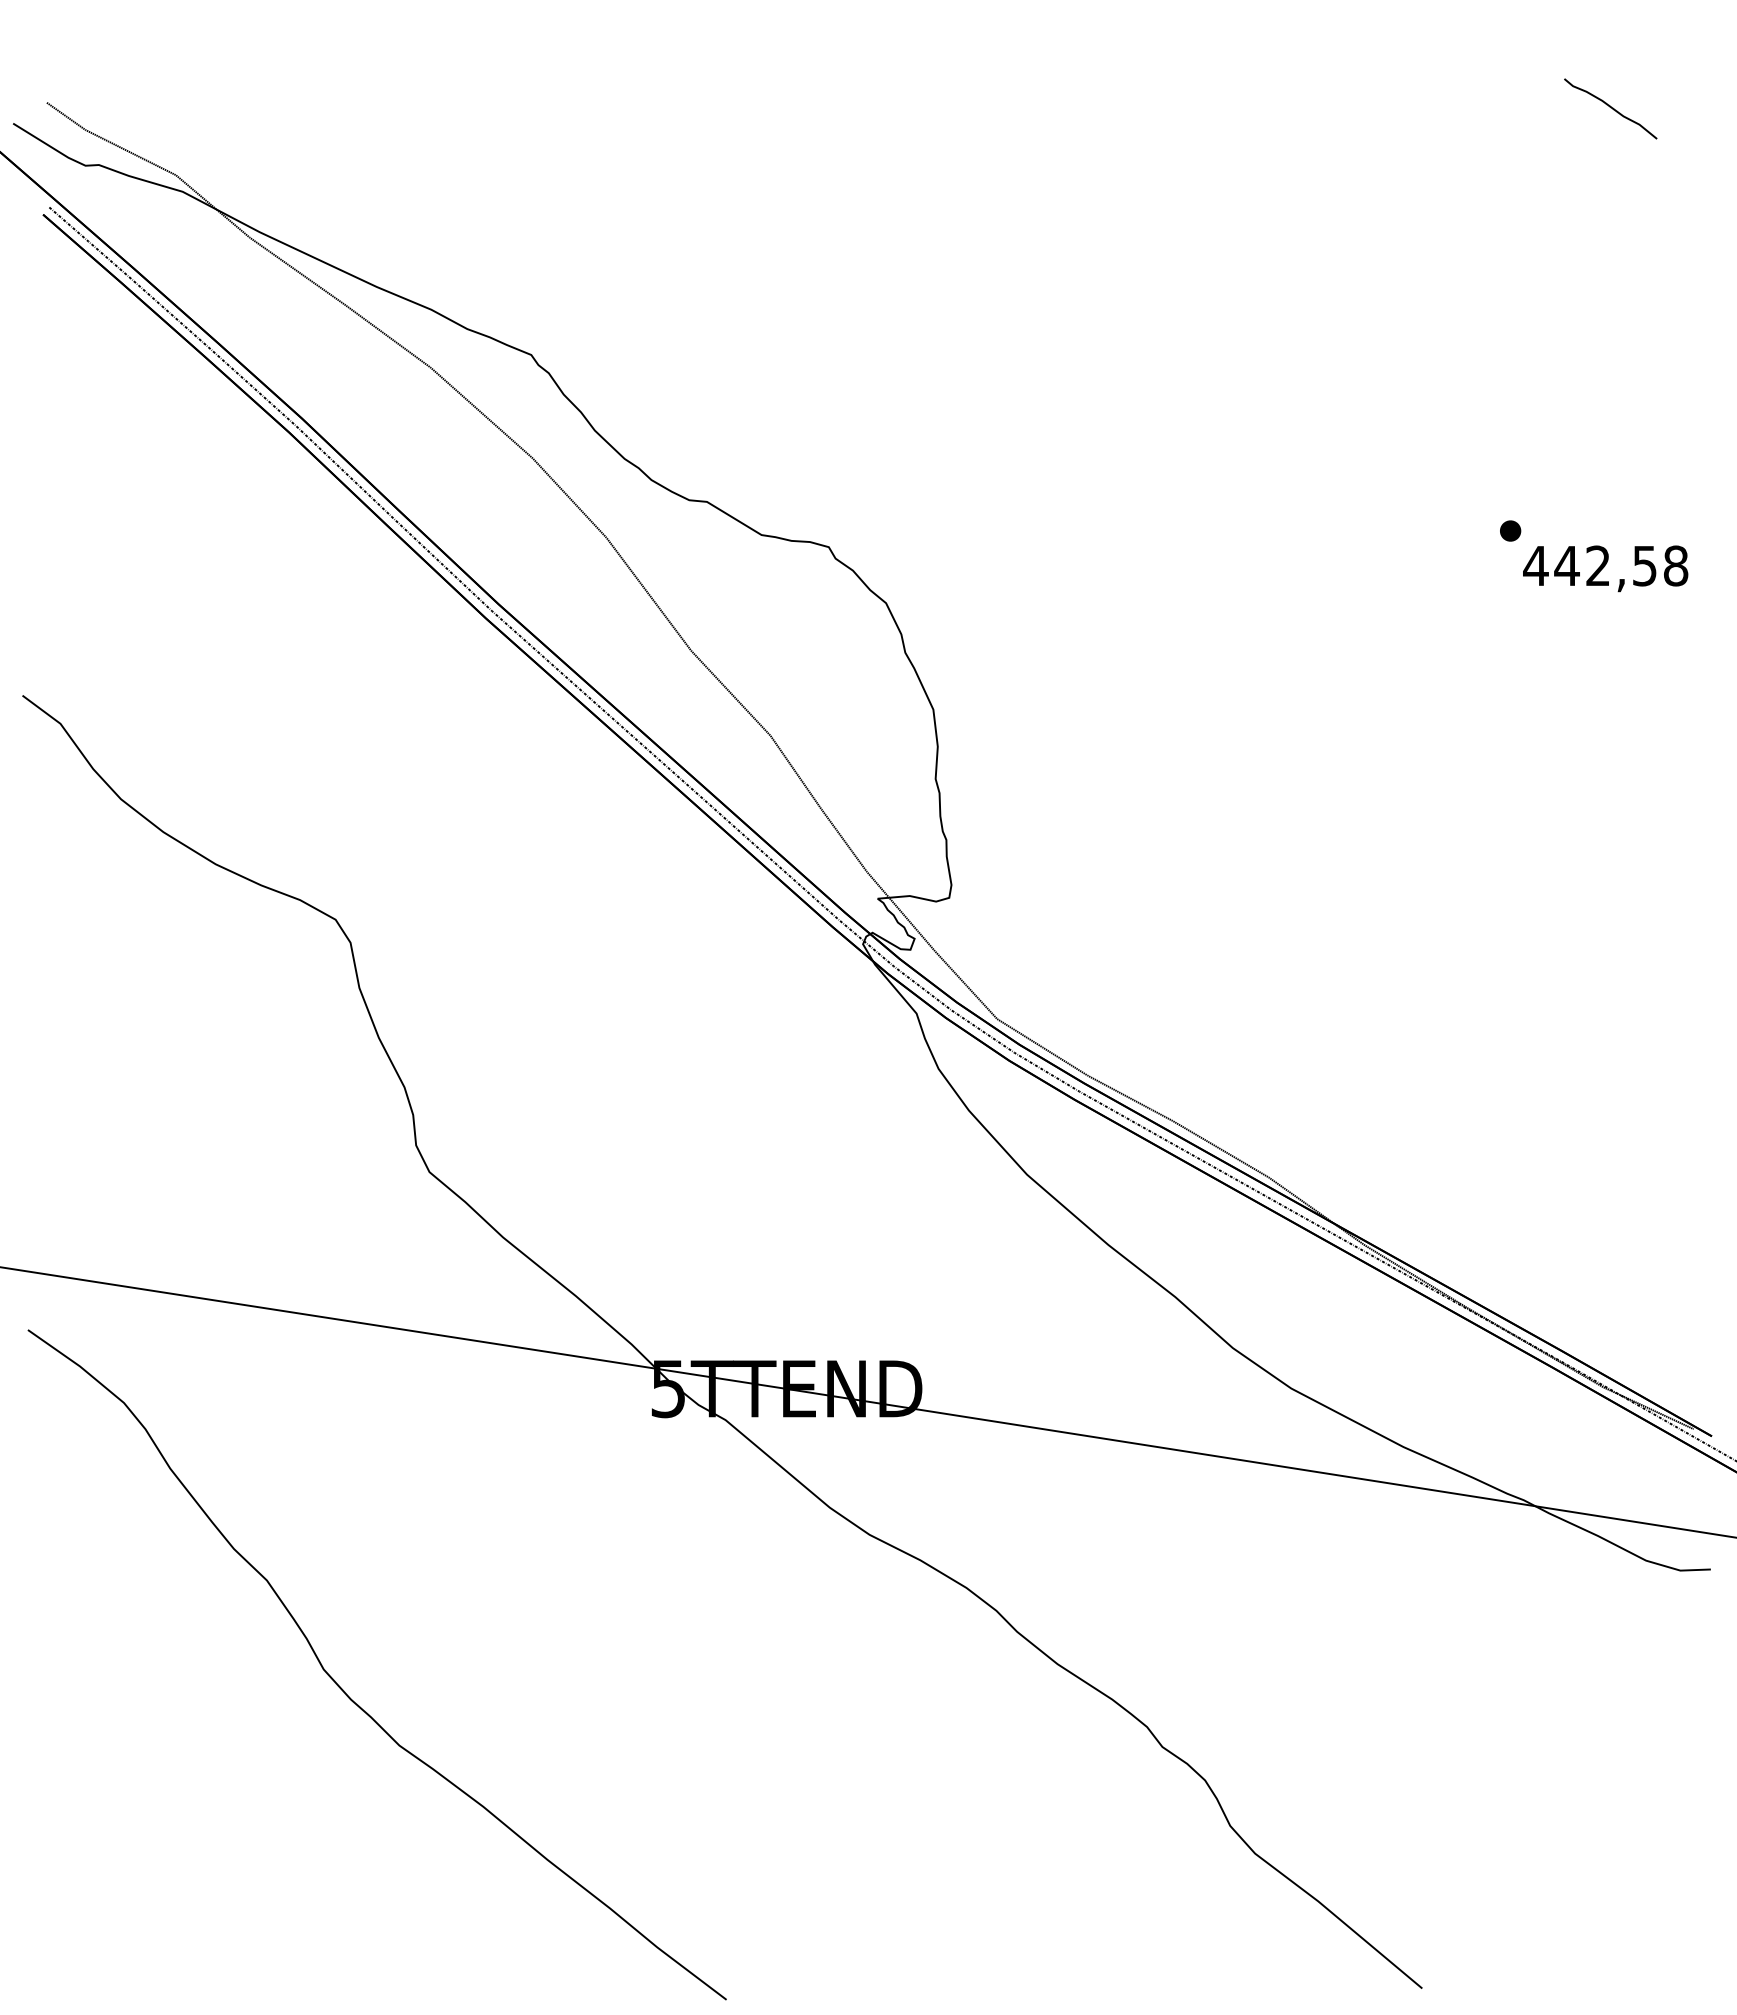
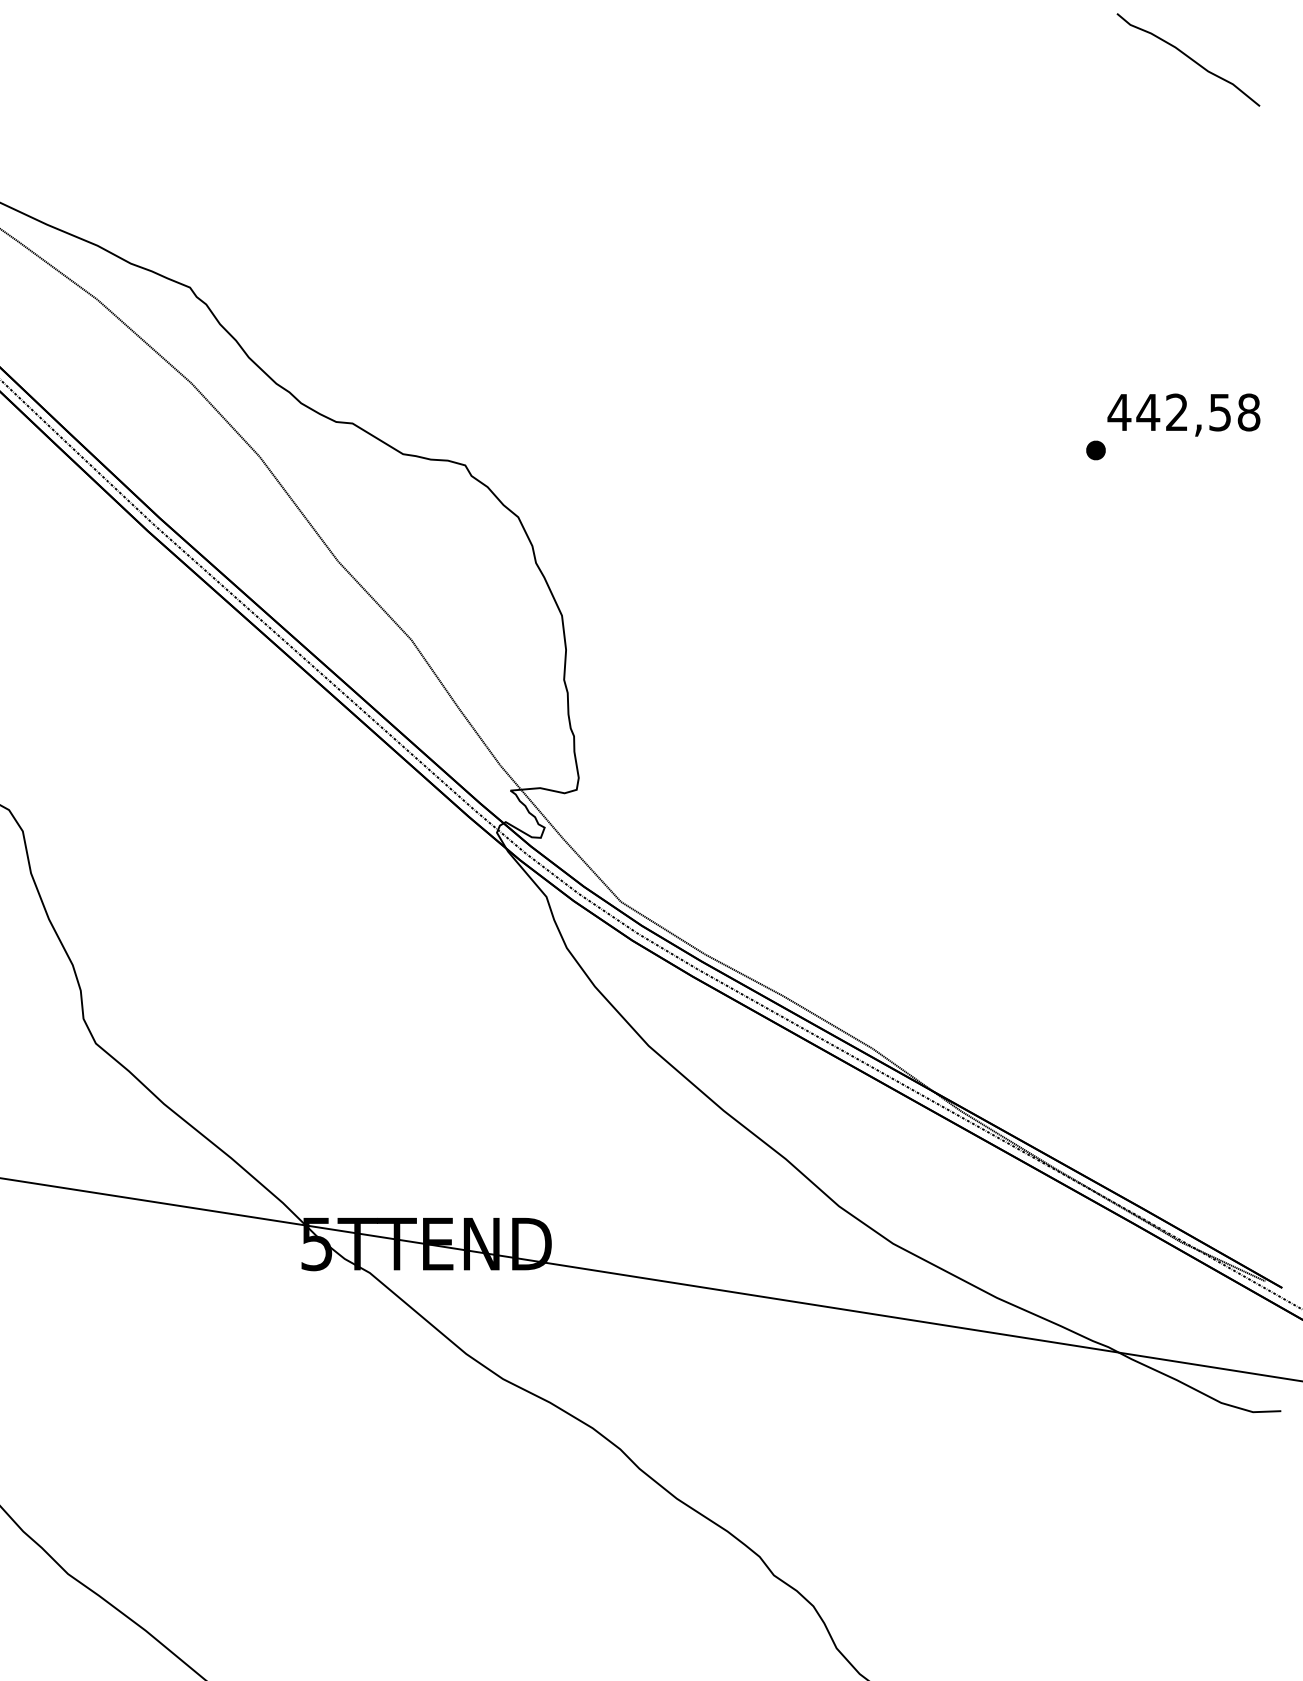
part: (1610, 108) -> (1188, 59), size x1.67
text: (1605, 568) -> (1183, 414), moved

